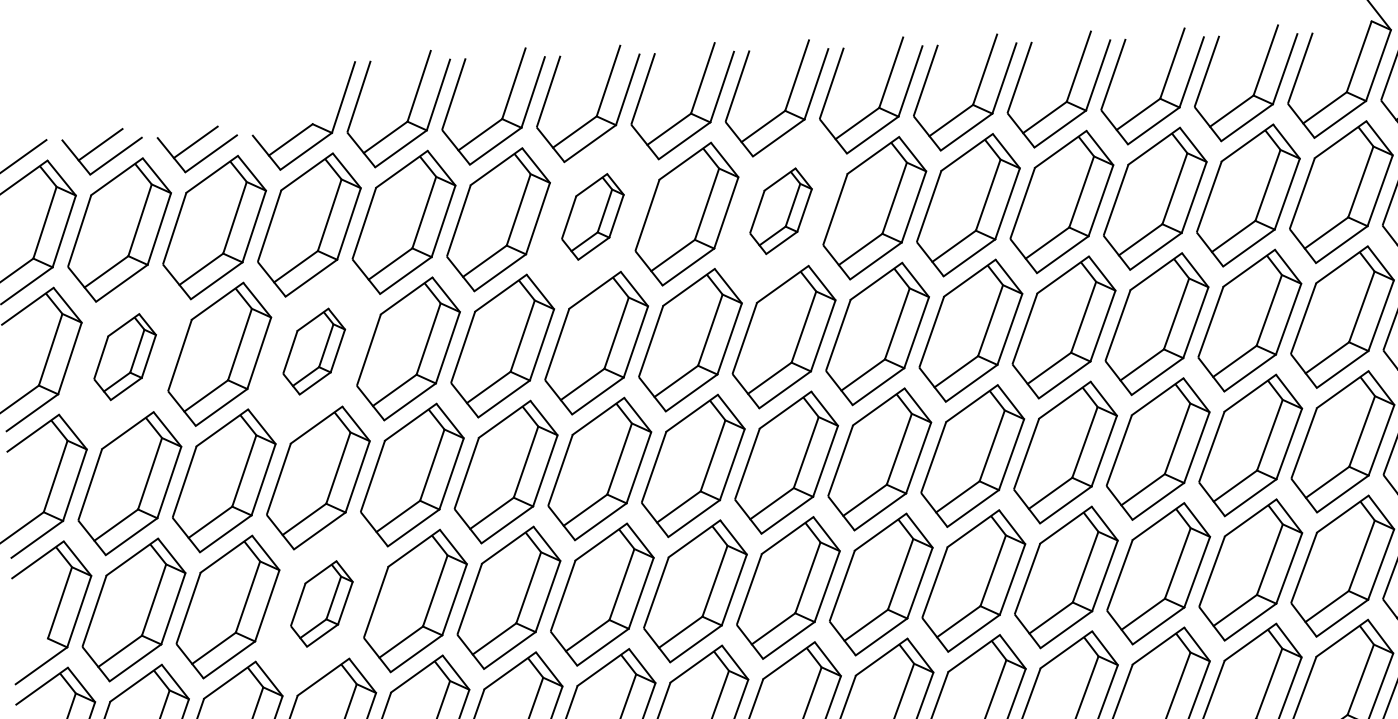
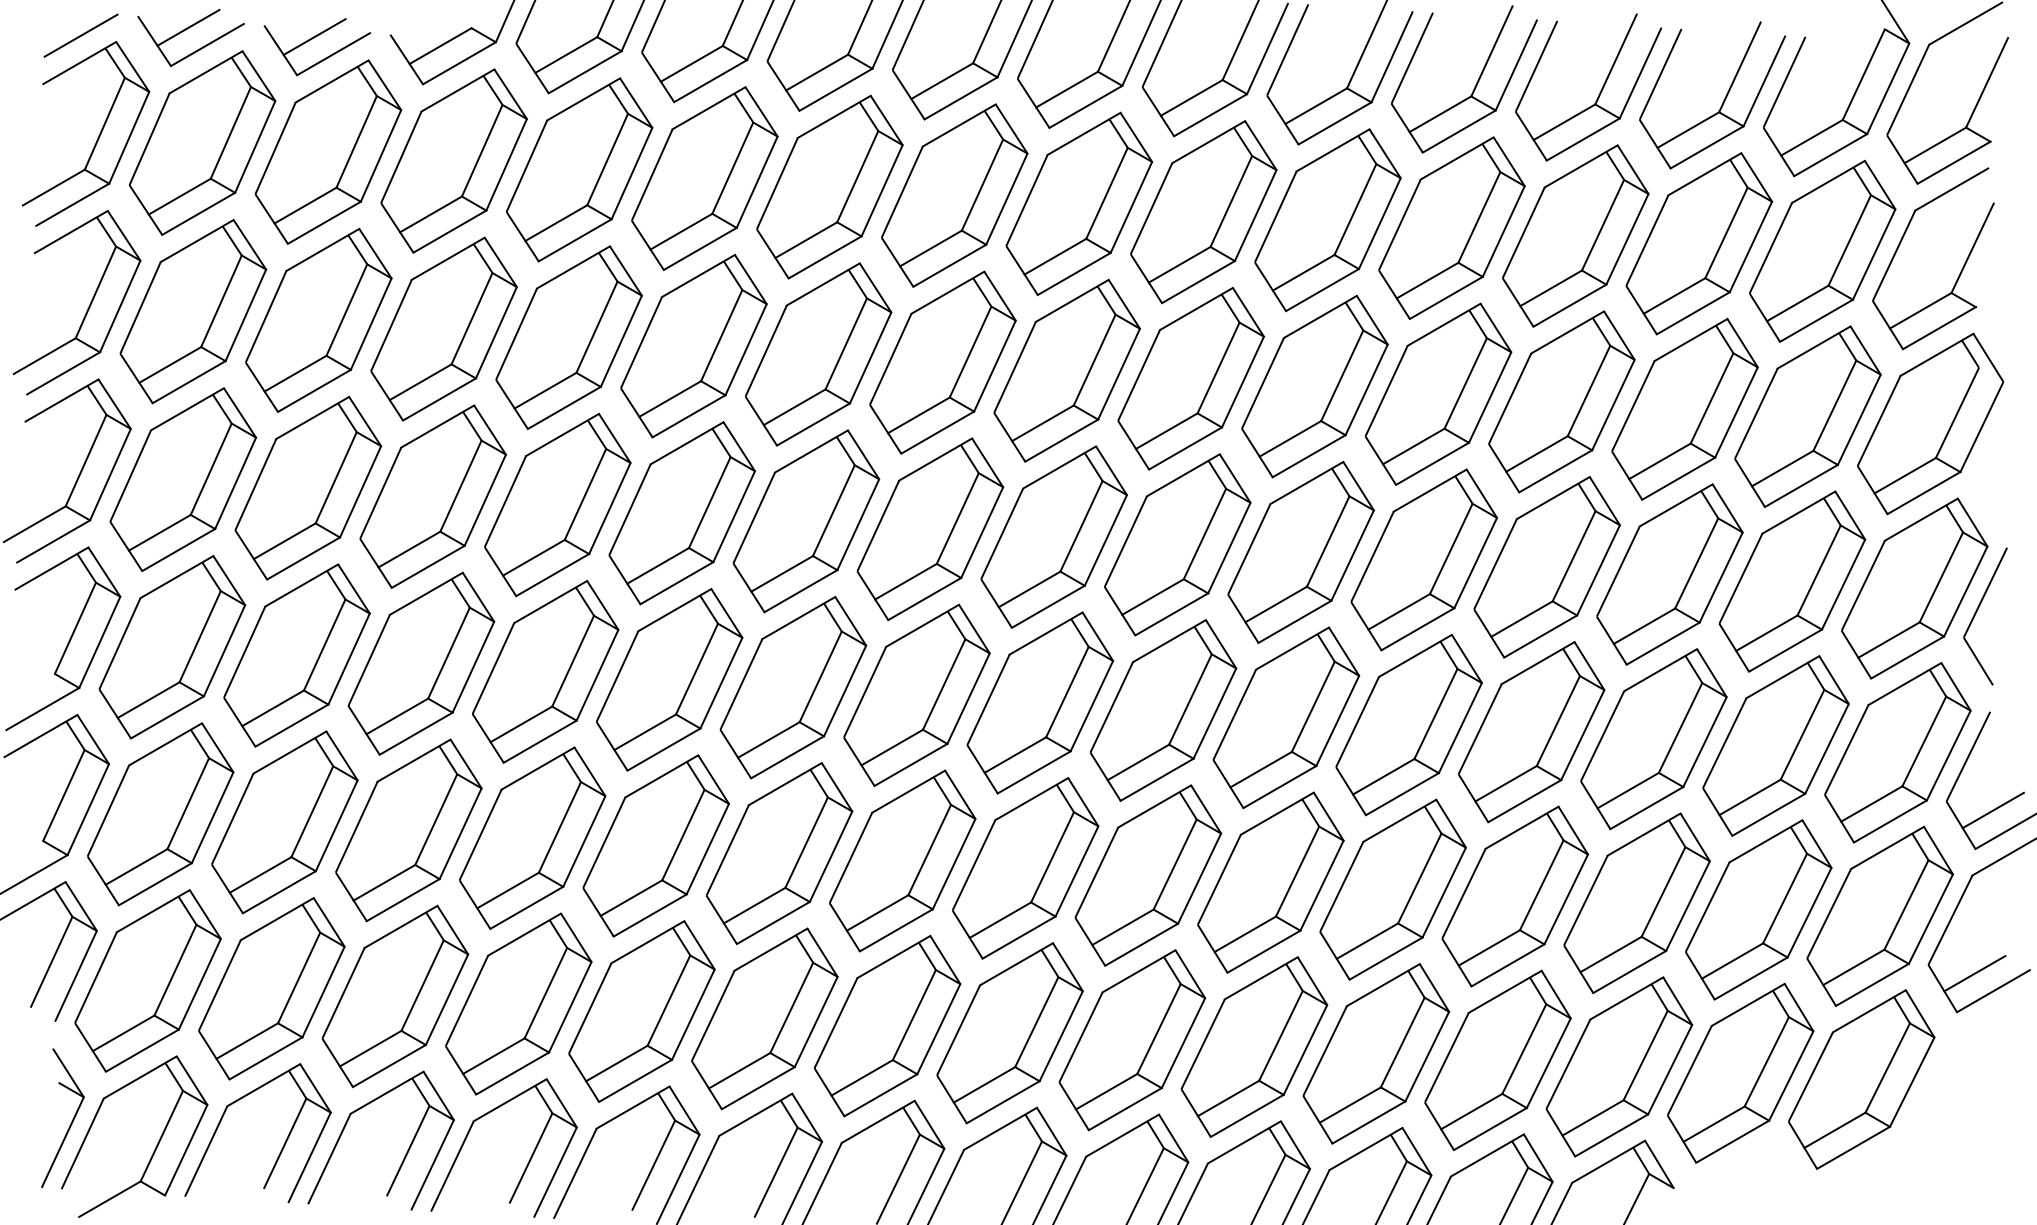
part: (781, 210) -> (1079, 203), size x1.67
part: (592, 216) -> (829, 186), size x1.67
part: (313, 351) -> (443, 328), size x1.67
part: (125, 356) -> (193, 311), size x1.67
part: (321, 603) -> (421, 663), size x1.67

